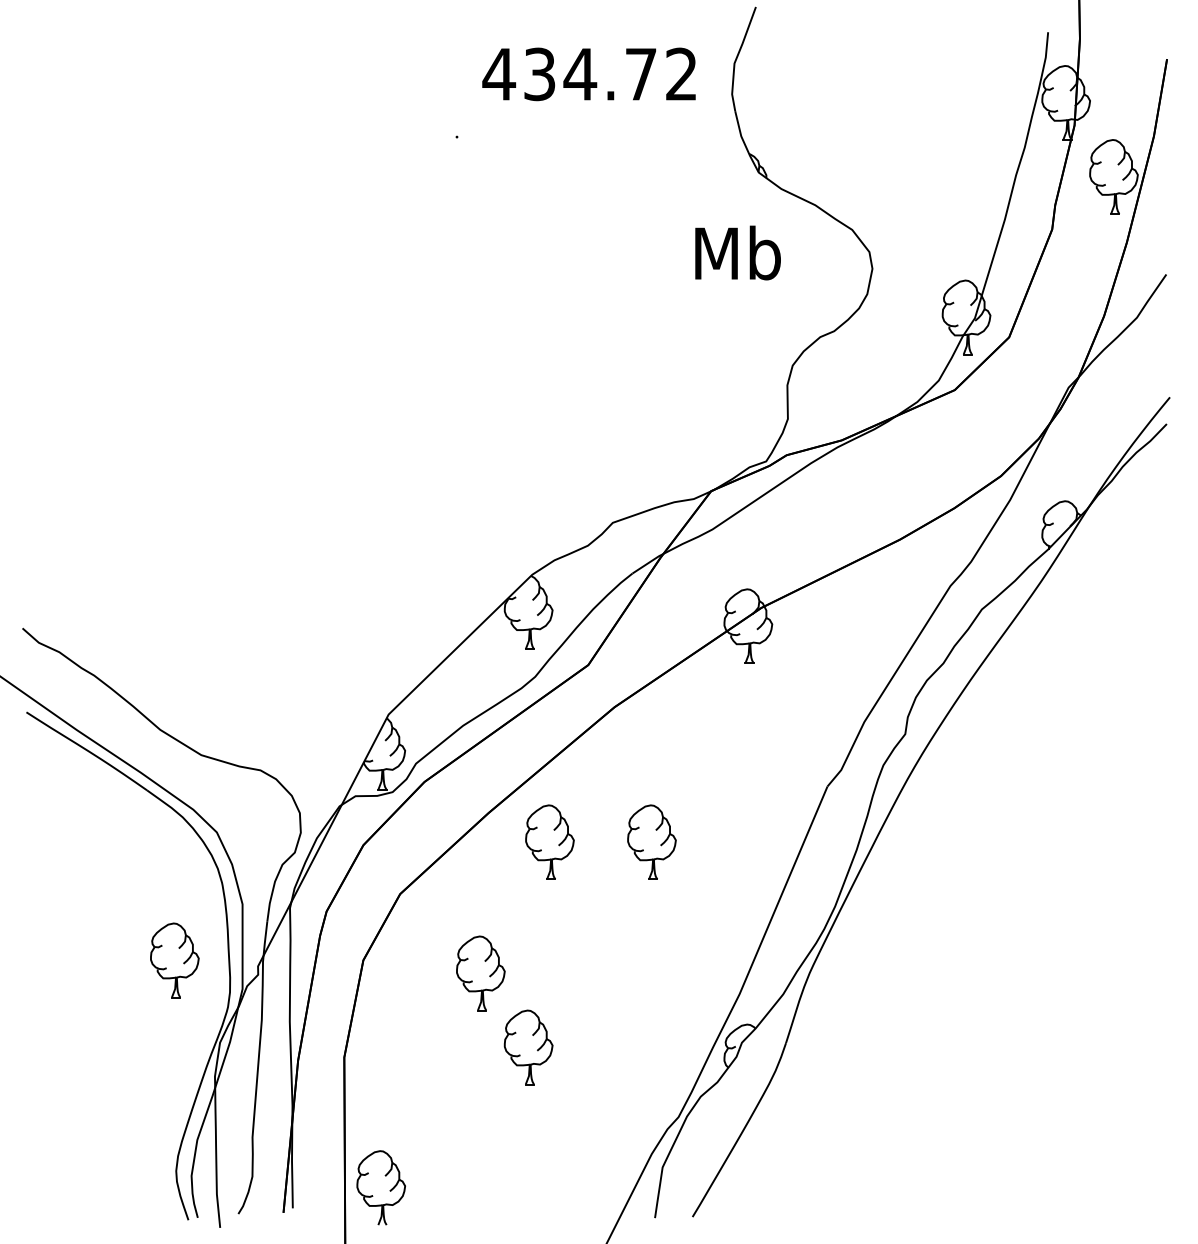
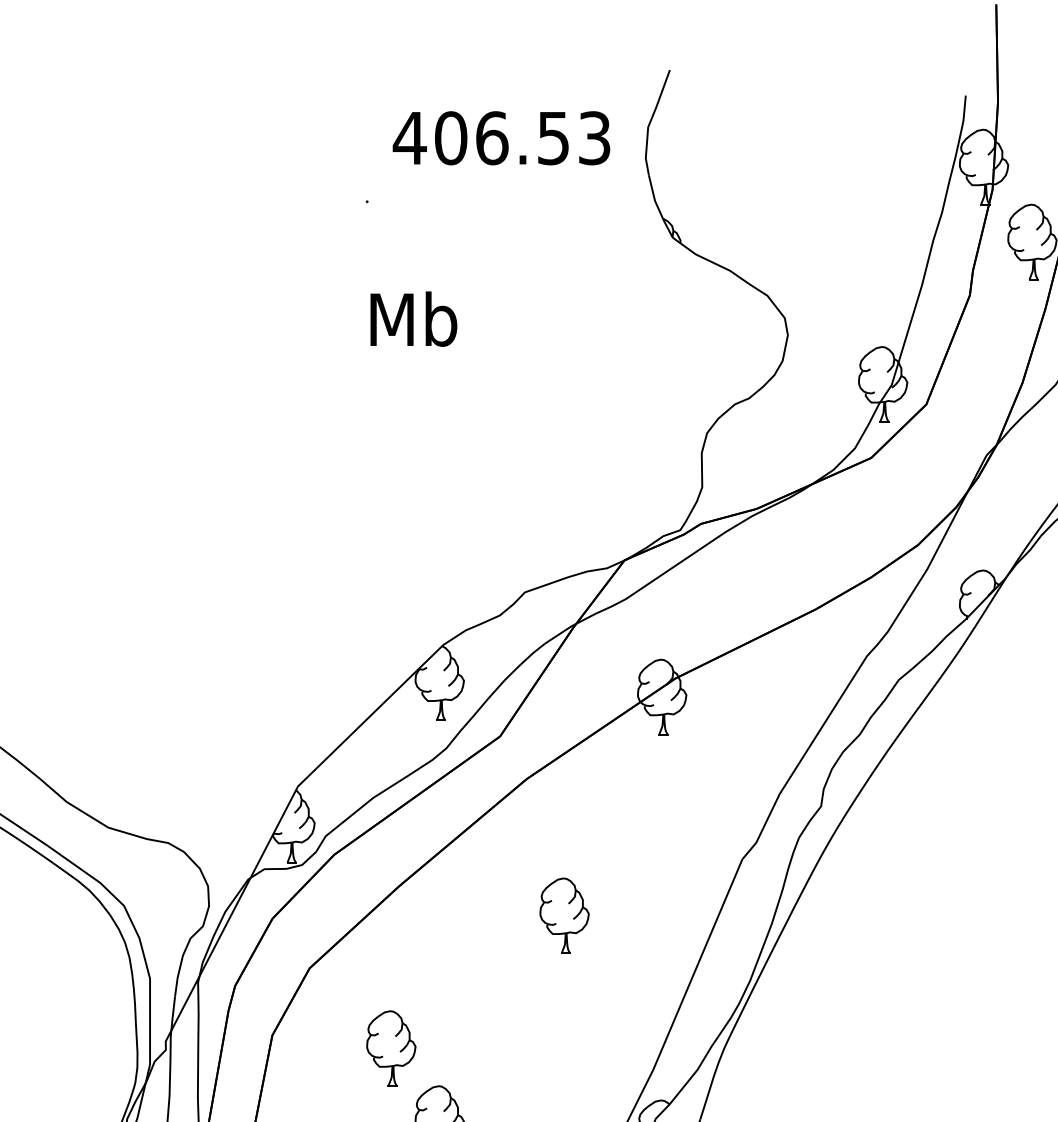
text: (610, 74) -> (522, 138), 434.72 -> 406.53
text: (737, 252) -> (413, 318), moved
part: (549, 841) -> (460, 915), removed
part: (174, 960) -> (81, 1035), removed

